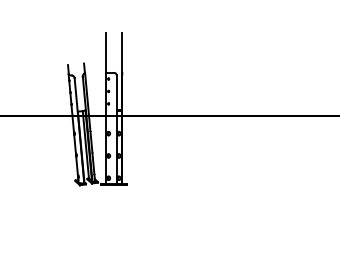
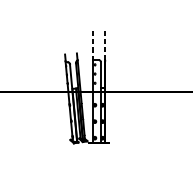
line: (106, 53) -> (93, 46), solid -> dashed
line: (122, 53) -> (105, 46), solid -> dashed

